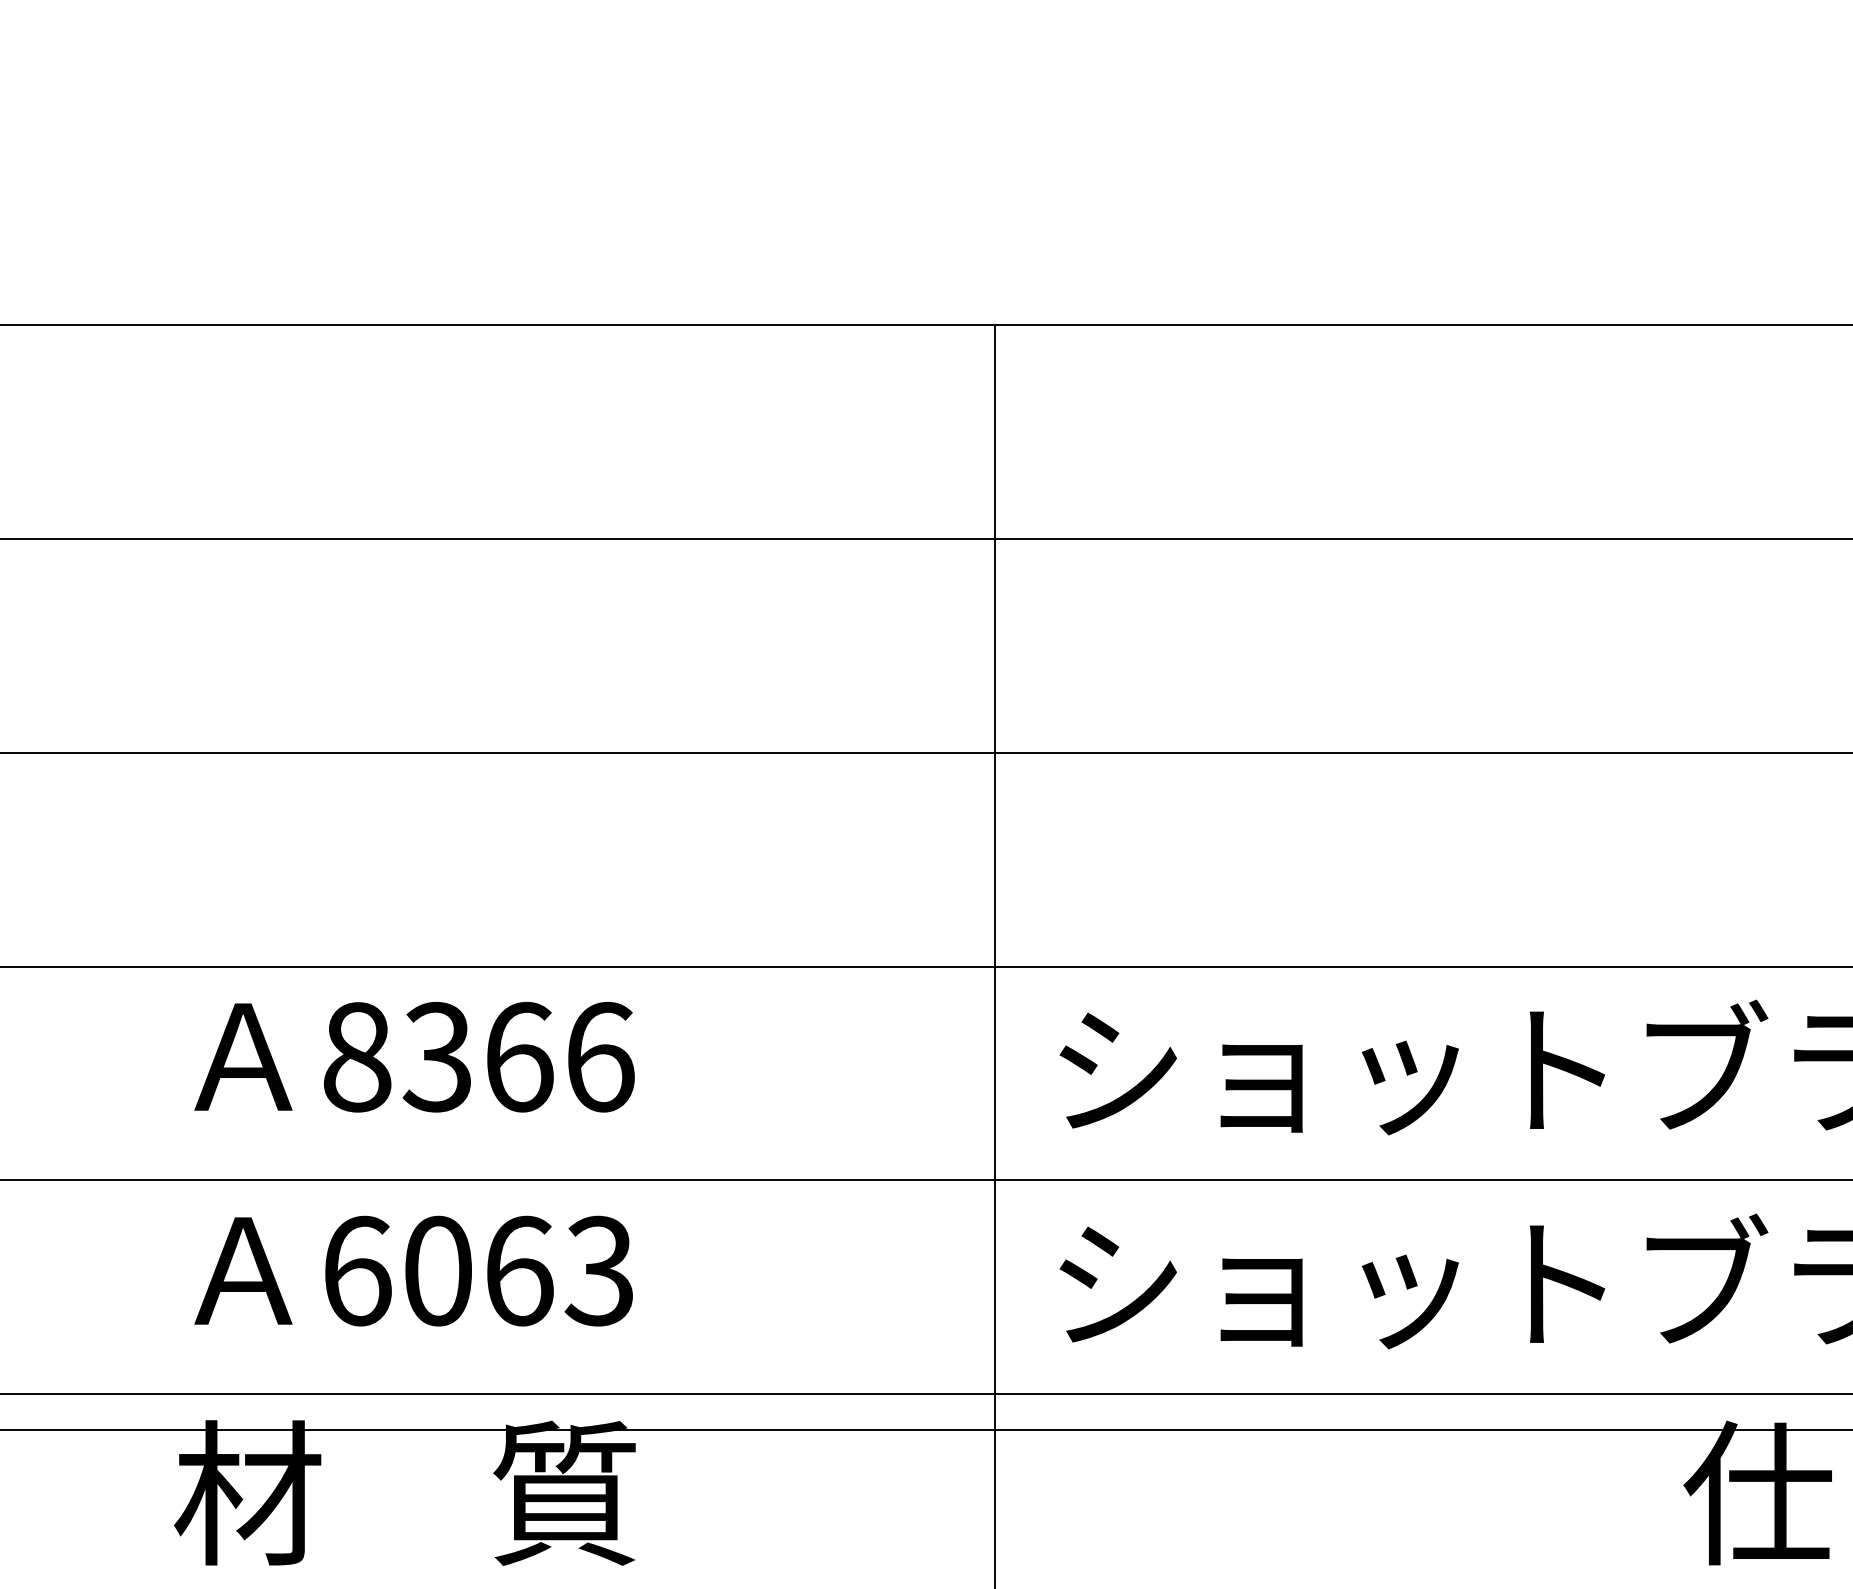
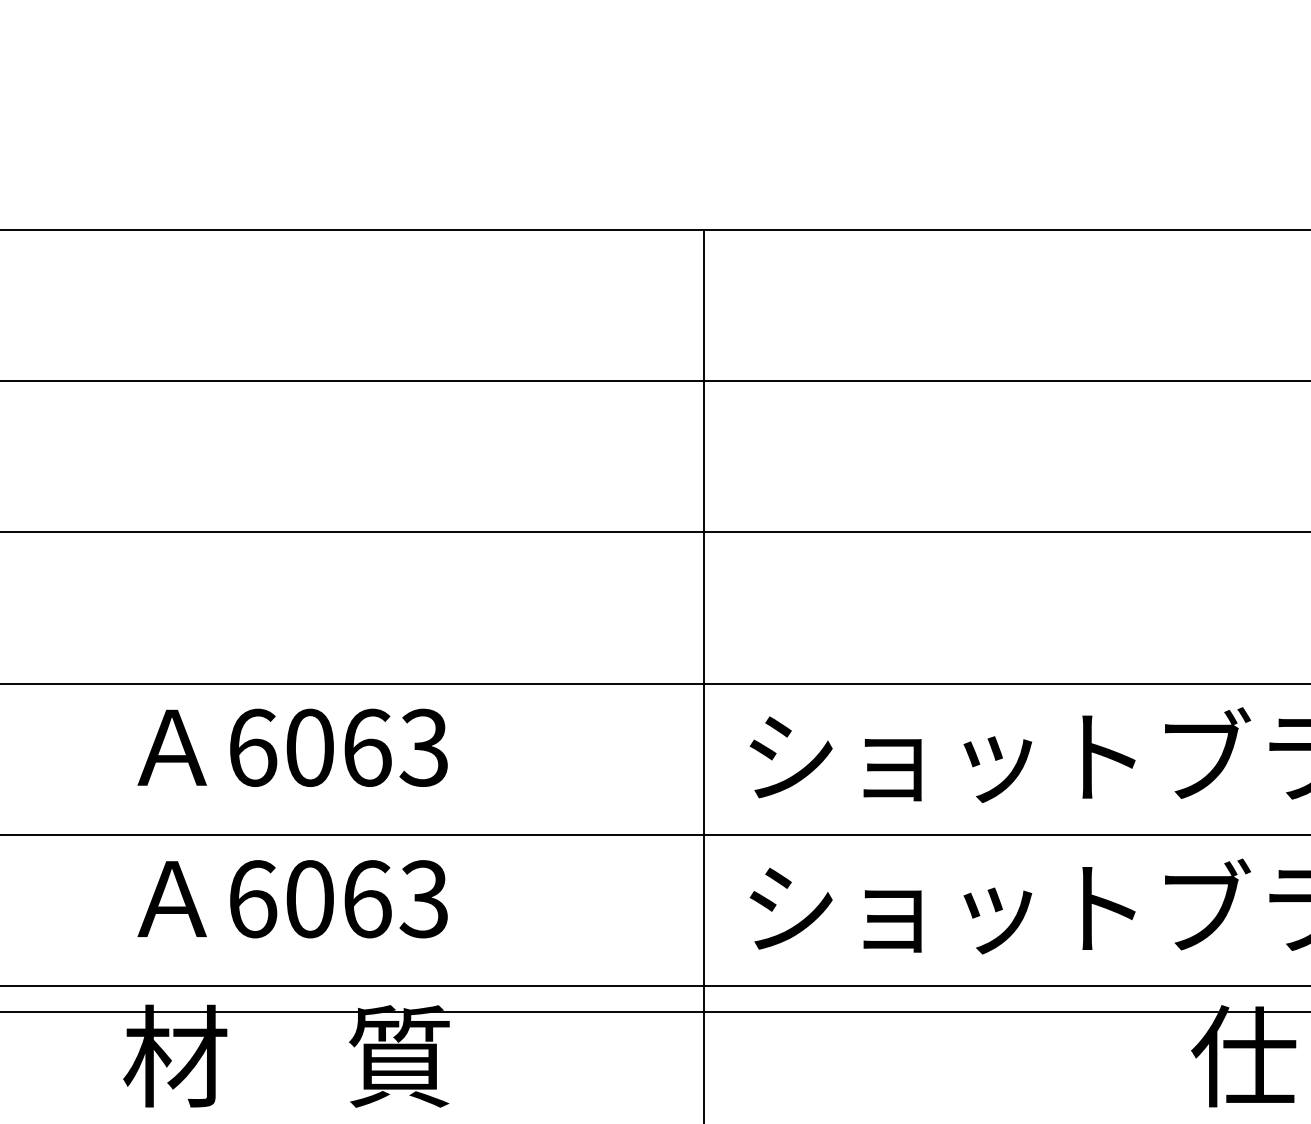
text: (479, 1056) -> (339, 747), 8366 -> 6063

